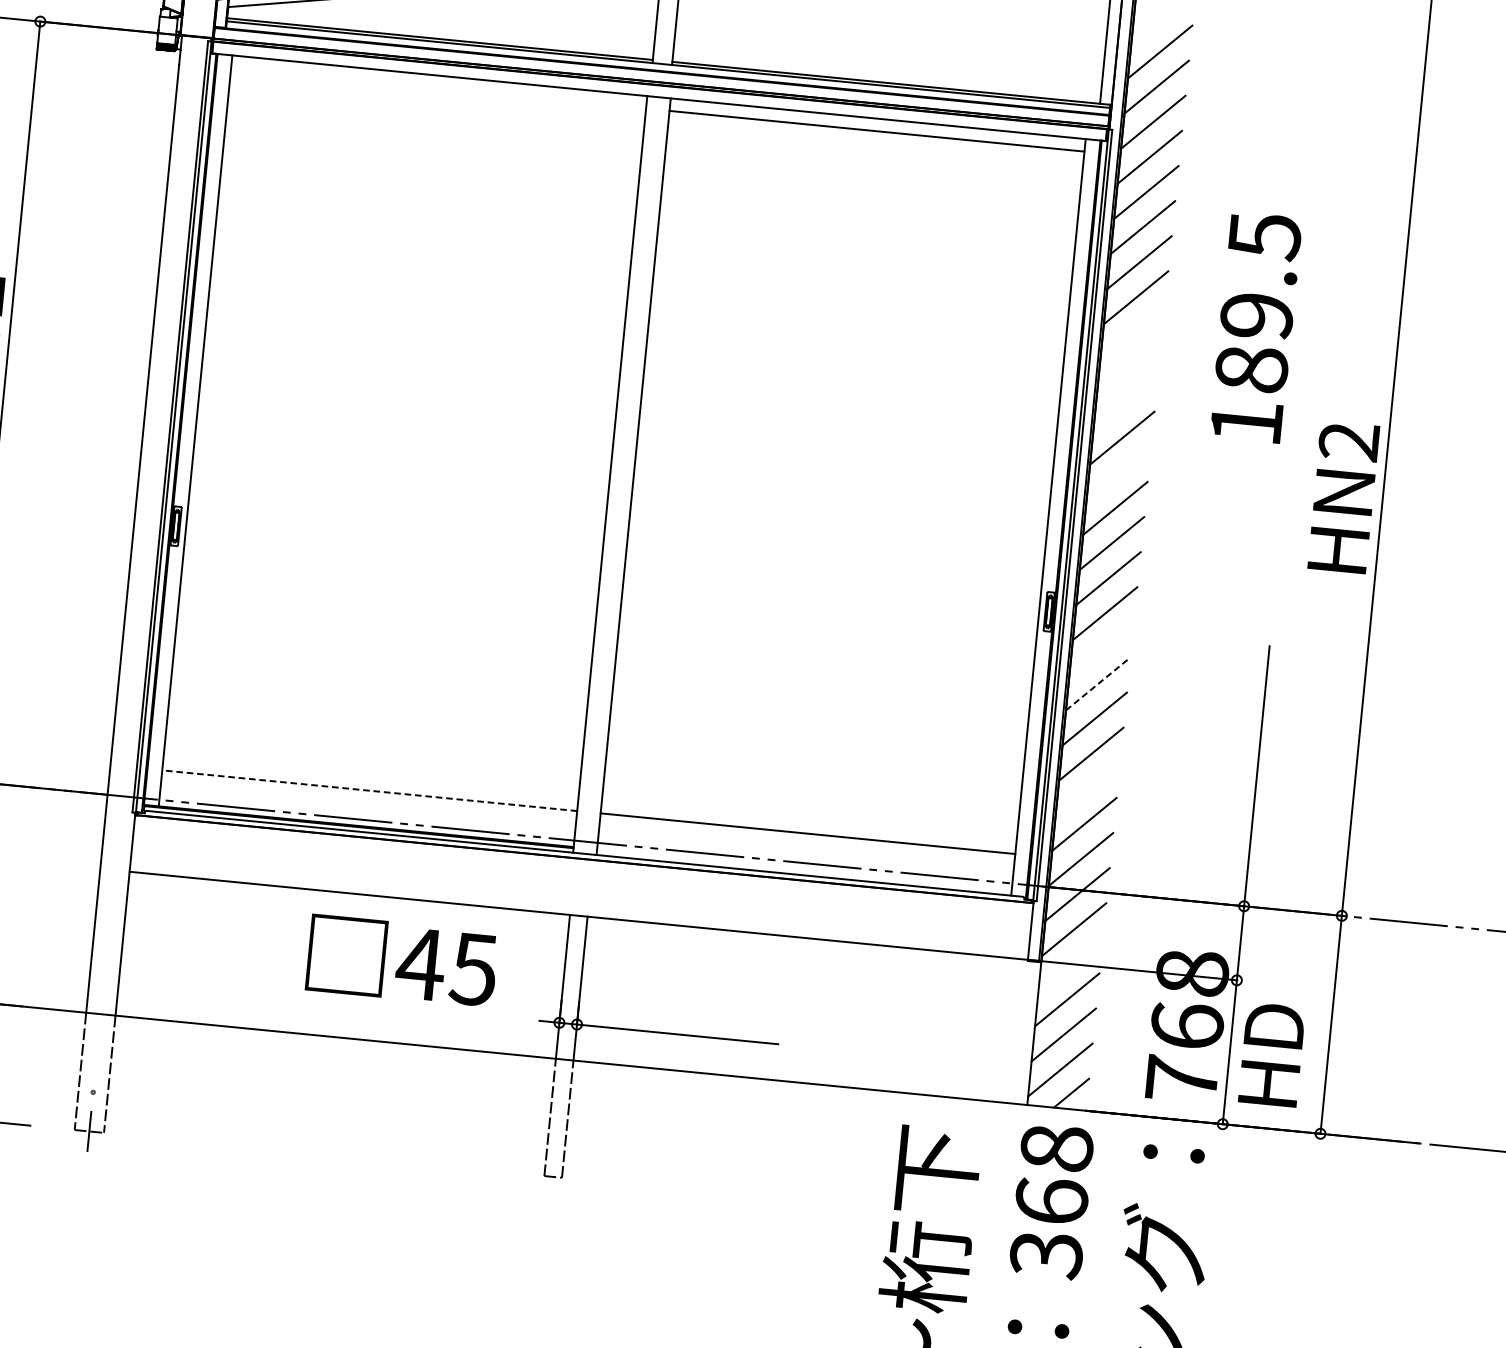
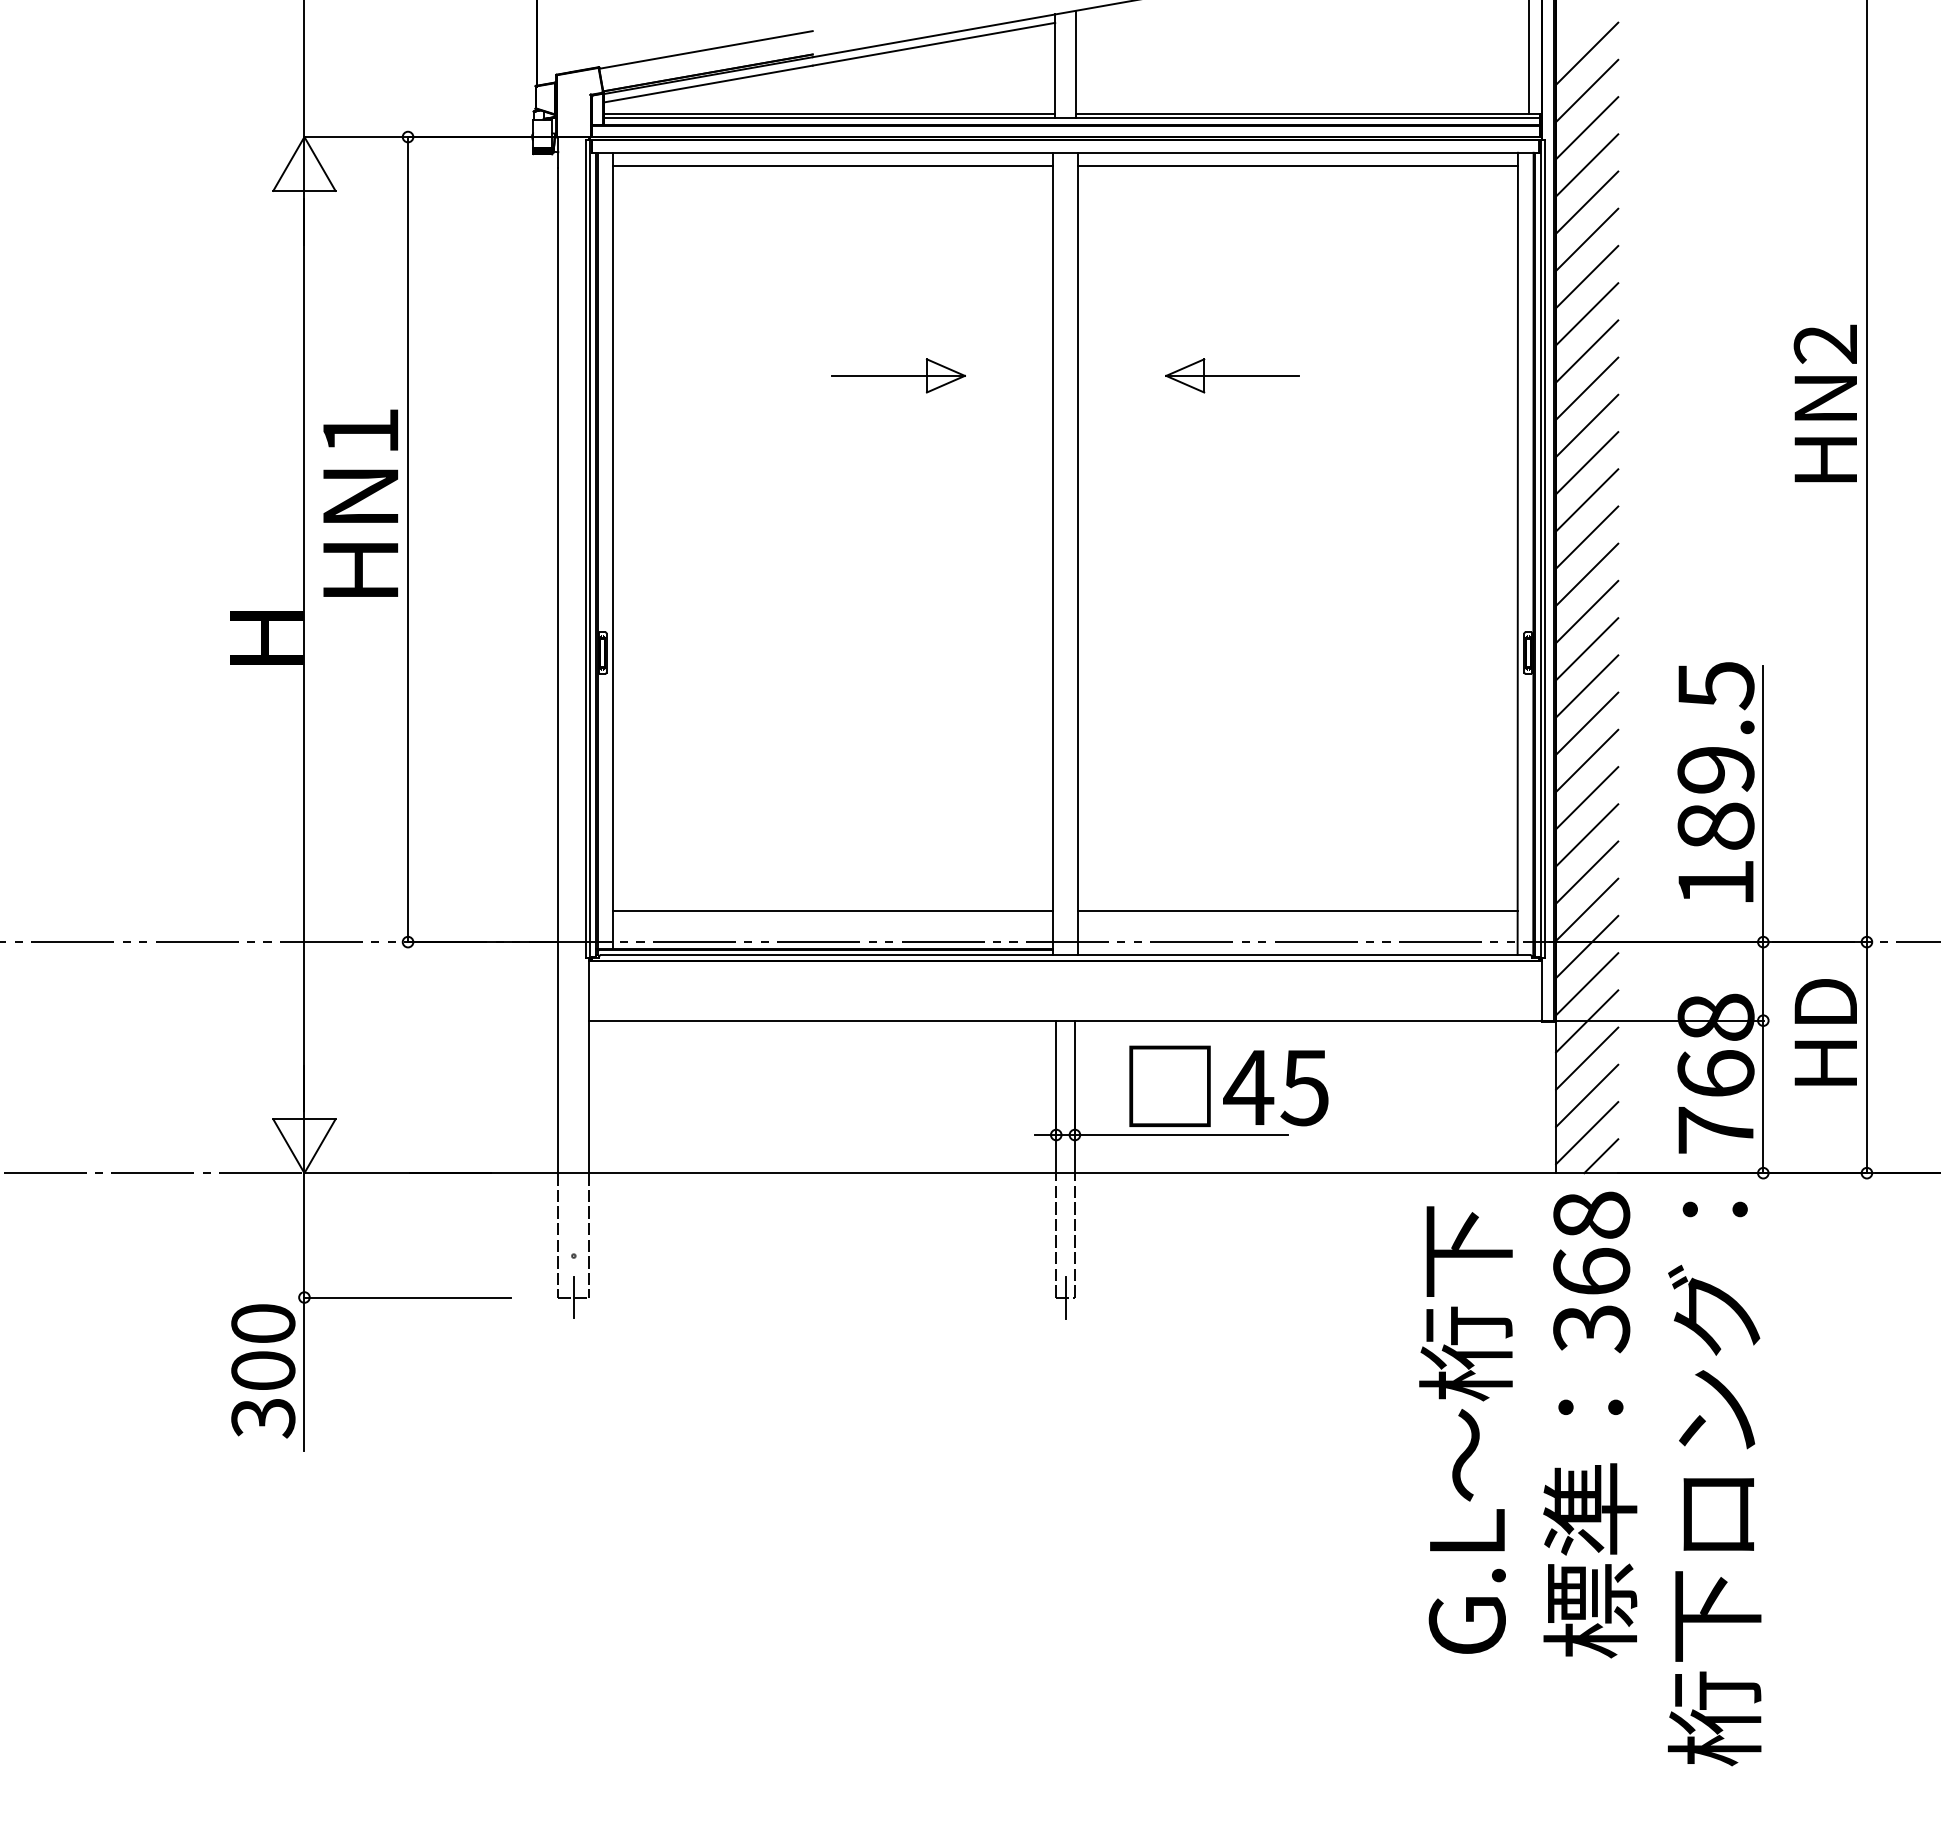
line: (438, 88) -> (833, 166), added
part: (480, 291) -> (898, 375), added
part: (795, 322) -> (1232, 375), added
text: (1255, 326) -> (1715, 781), moved
line: (1132, 332) -> (1587, 351), added
line: (1129, 367) -> (1587, 388), added
line: (1126, 402) -> (1587, 425), added
line: (1119, 473) -> (1587, 500), added
text: (1342, 497) -> (1824, 403), moved
line: (1101, 648) -> (1587, 686), added
line: (1098, 683) -> (1587, 723), dashed -> solid
line: (1088, 789) -> (1587, 835), added
line: (370, 790) -> (833, 910), dashed -> solid
text: (402, 960) -> (1228, 1085), moved
line: (1070, 964) -> (1587, 1021), added
text: (1271, 1055) -> (1825, 1032), moved
line: (553, 1176) -> (1065, 1297), added

